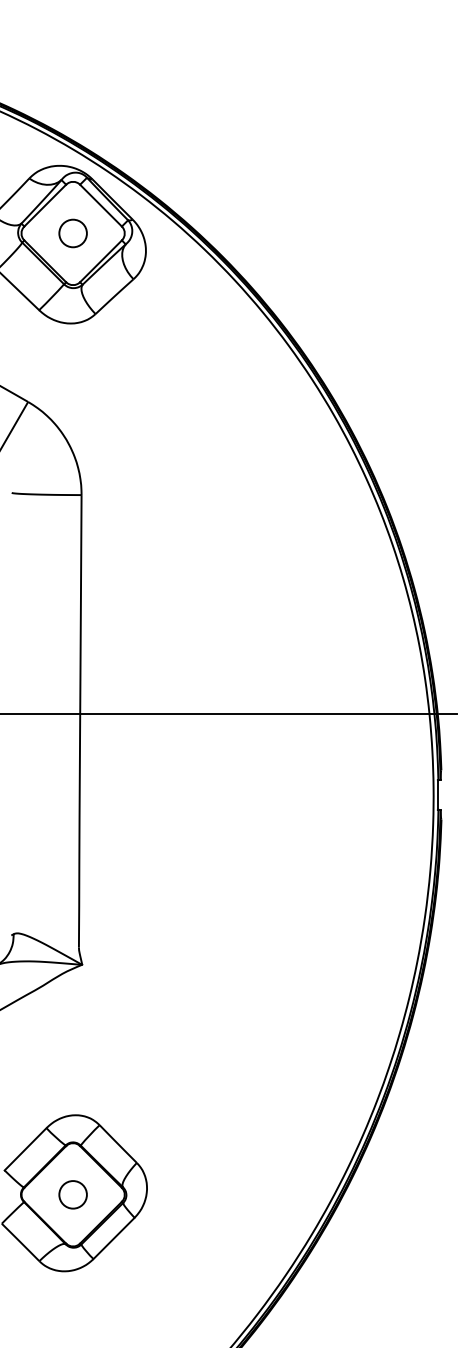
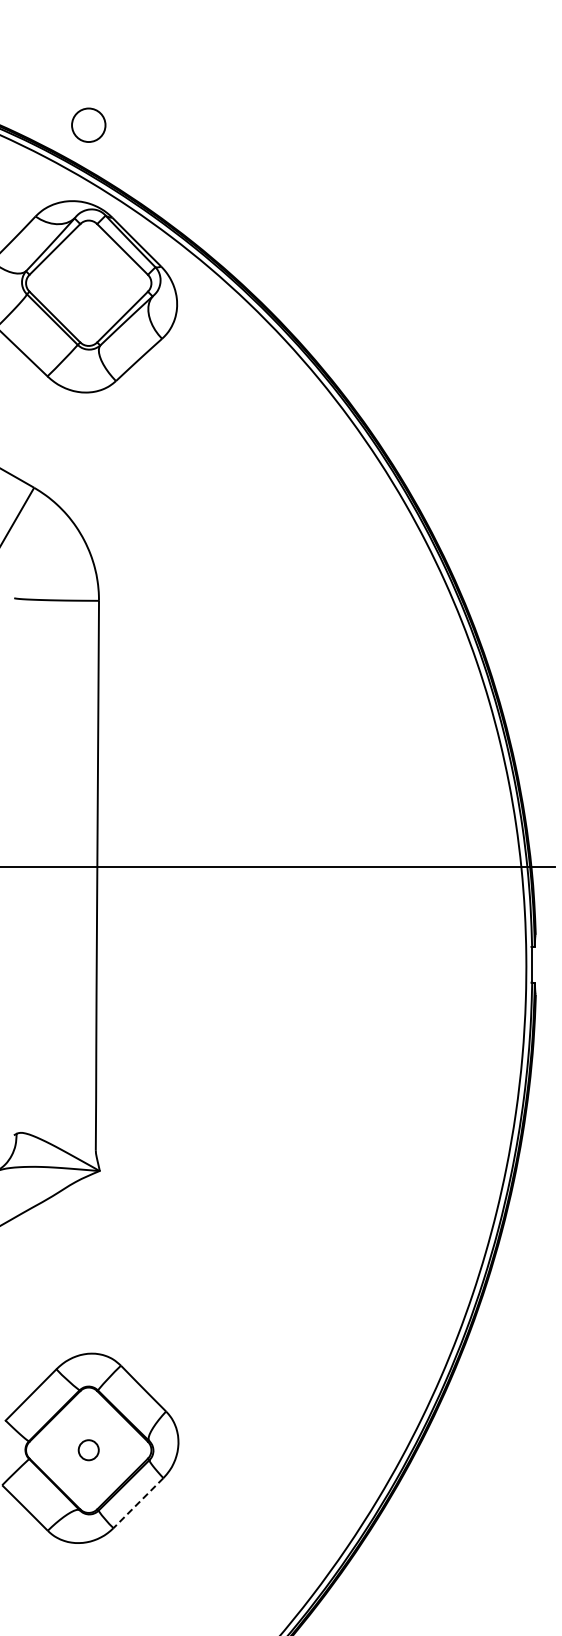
circle: (72, 232) -> (88, 124), moved
circle: (72, 1194) -> (88, 1449), size x0.6
line: (114, 1238) -> (138, 1503), solid -> dashed

